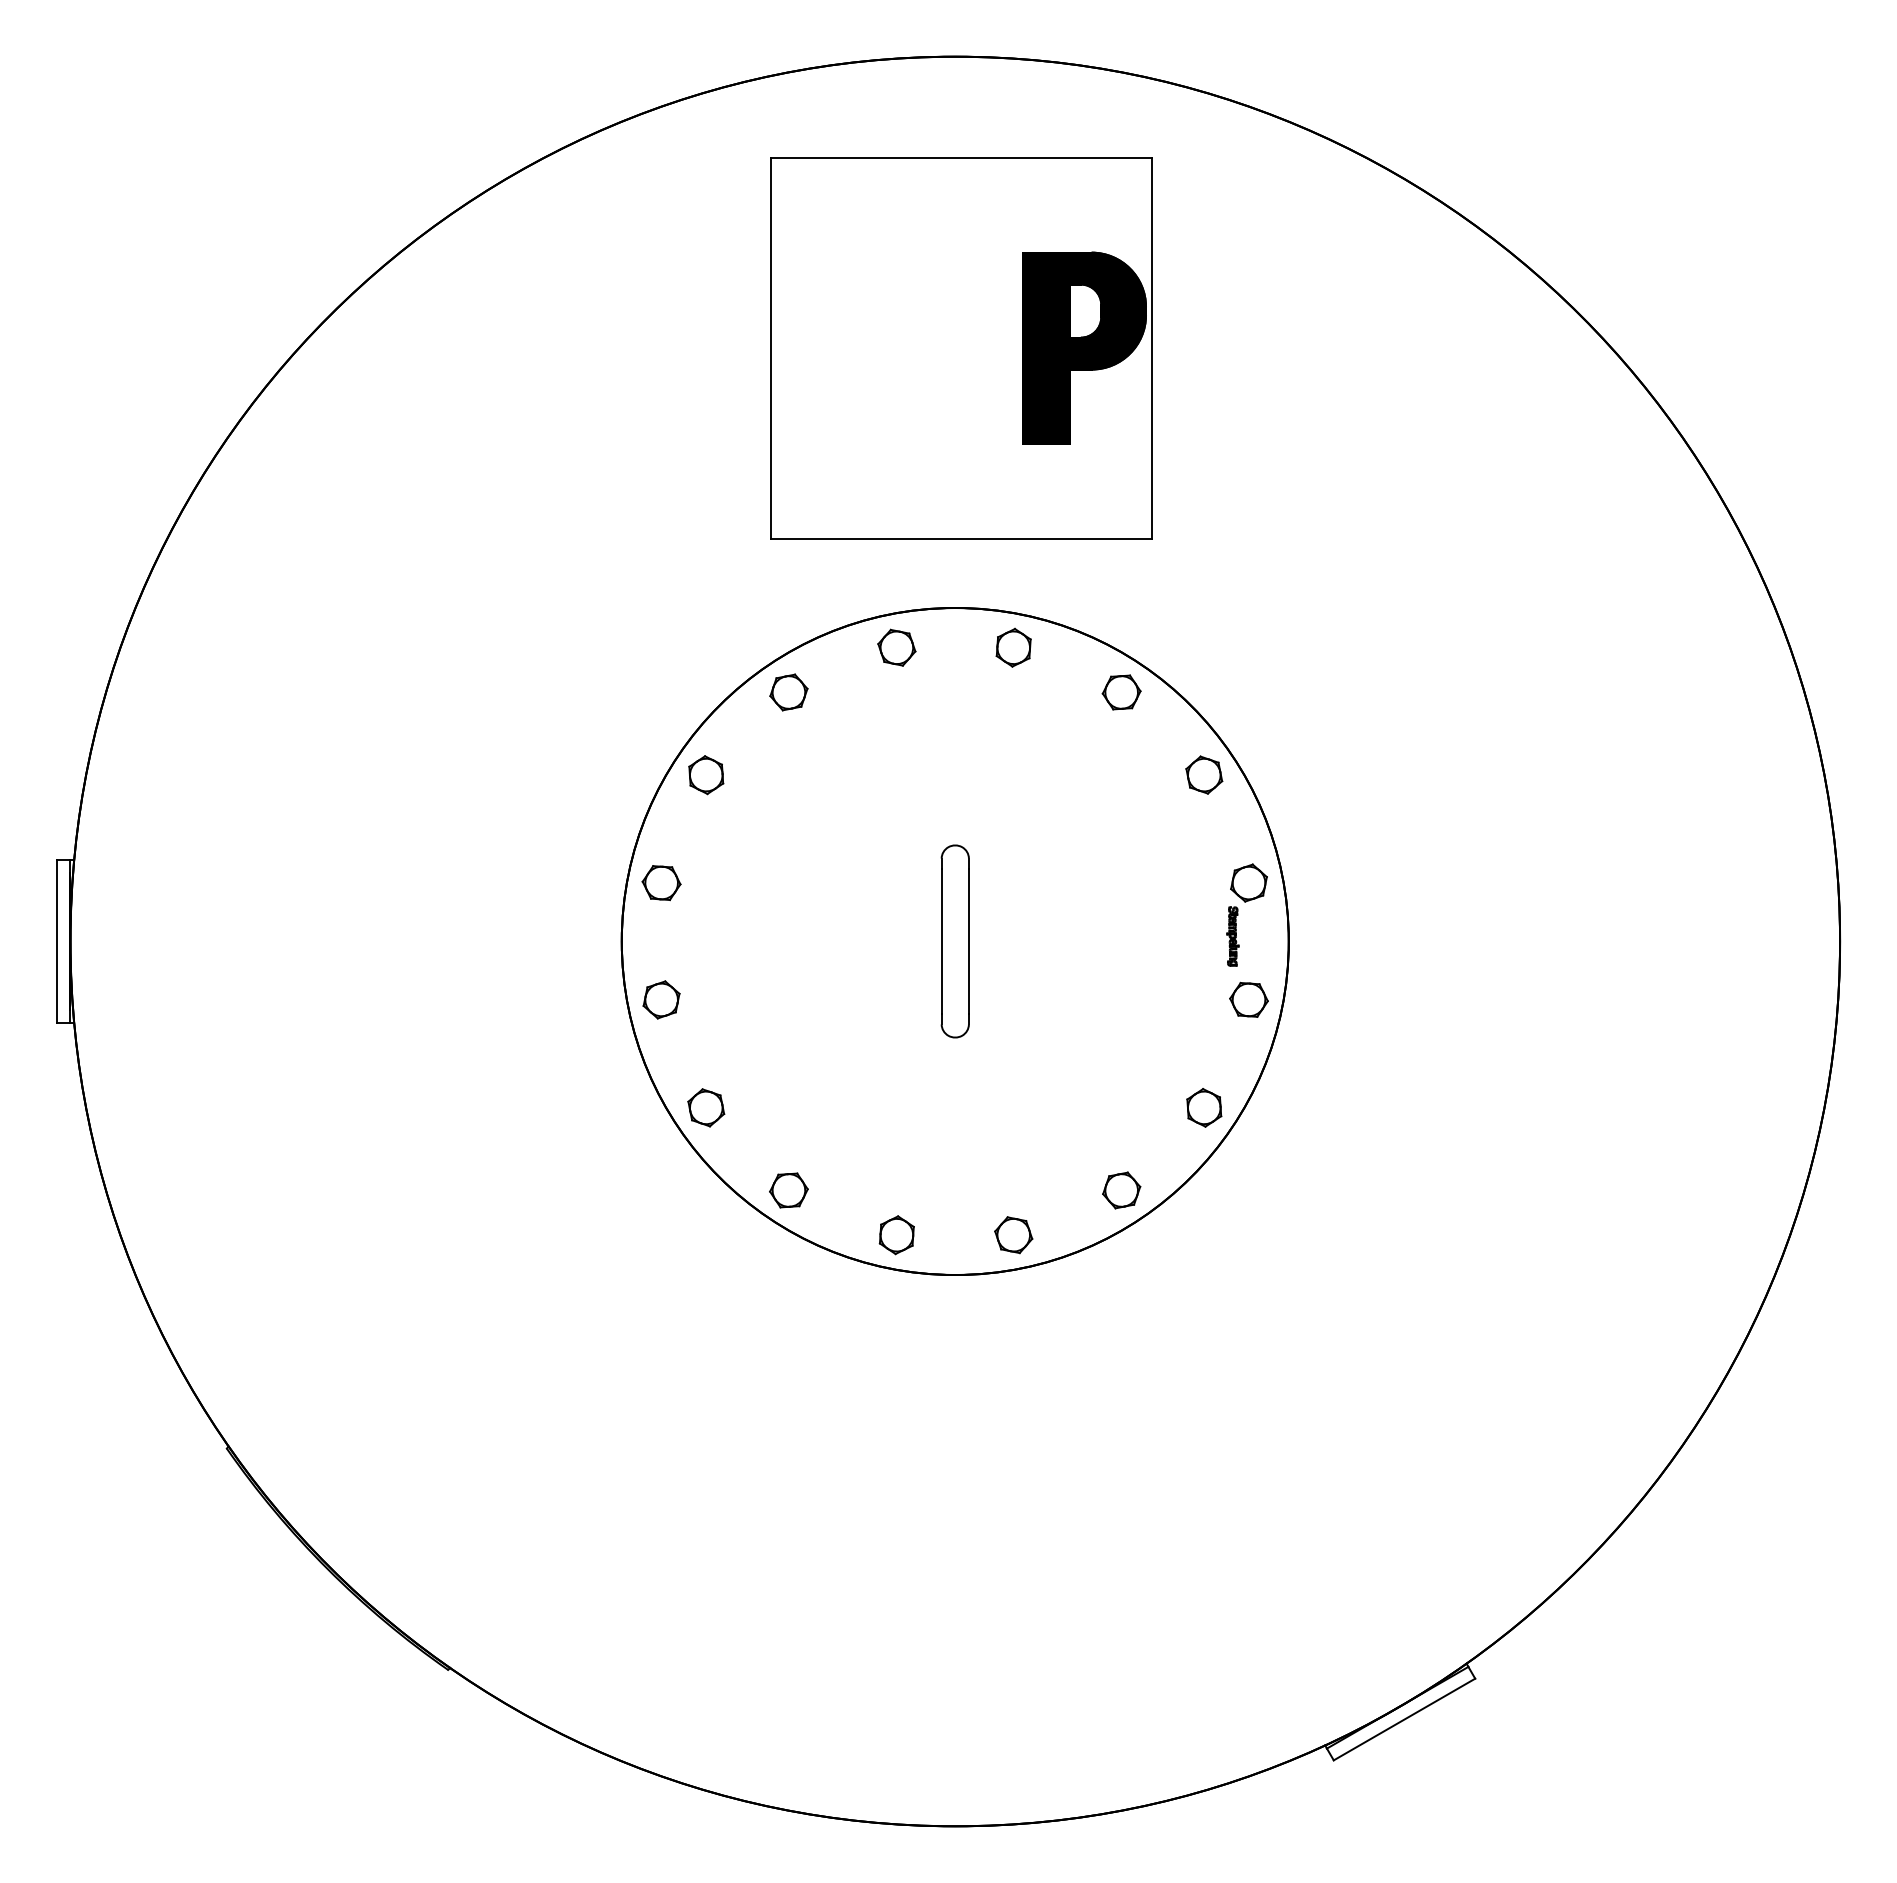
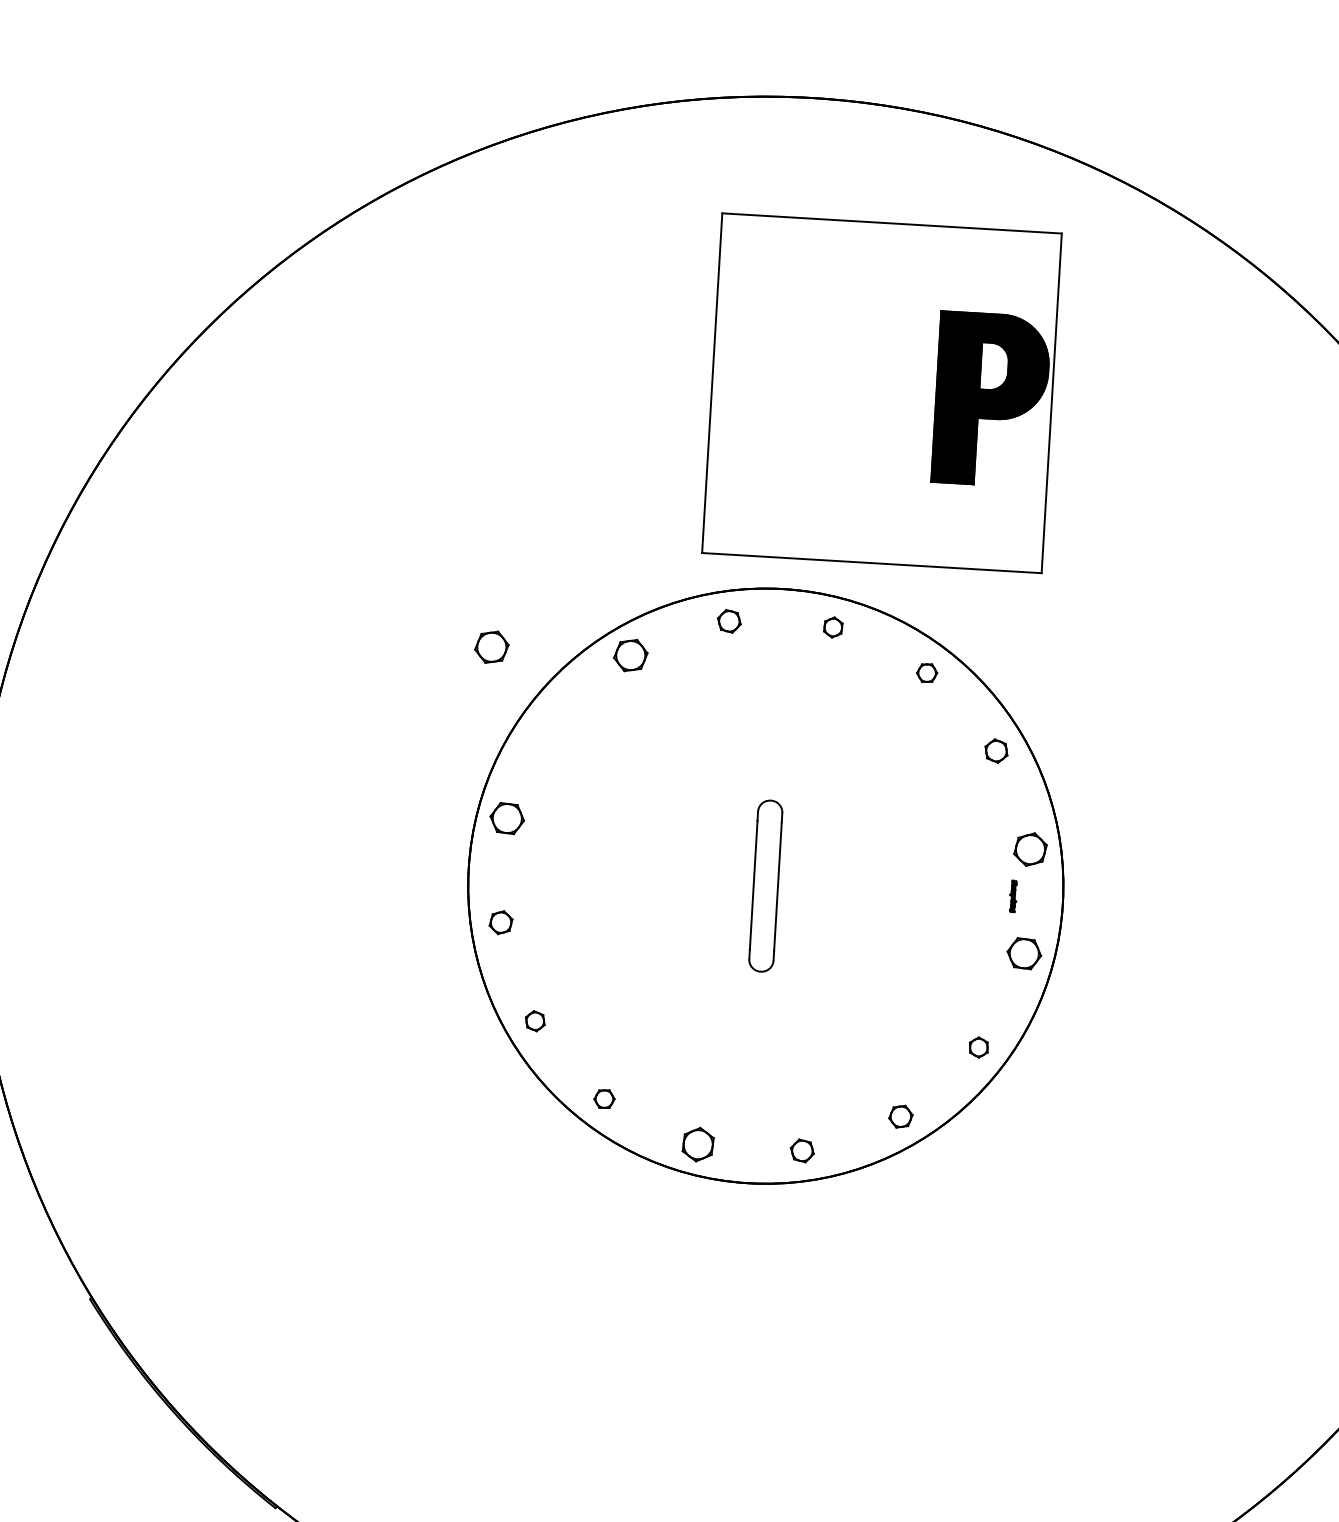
part: (961, 348) -> (881, 393), moved
part: (896, 647) -> (728, 621), size x0.7
part: (1013, 647) -> (833, 627), size x0.6
part: (632, 692) -> (491, 647), added
part: (1121, 692) -> (927, 673), size x0.6
part: (1204, 774) -> (996, 750), size x0.7
part: (706, 775) -> (552, 725), removed
part: (1232, 936) -> (1012, 896), size x0.6
part: (661, 999) -> (501, 922), size x0.7
part: (706, 1107) -> (535, 1020), size x0.6
part: (1204, 1107) -> (979, 1047), size x0.6
part: (788, 1190) -> (604, 1099), size x0.6
part: (1121, 1190) -> (900, 1116), size x0.7
part: (1013, 1235) -> (802, 1151), size x0.7

